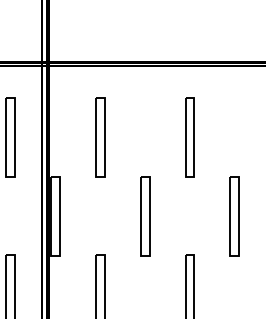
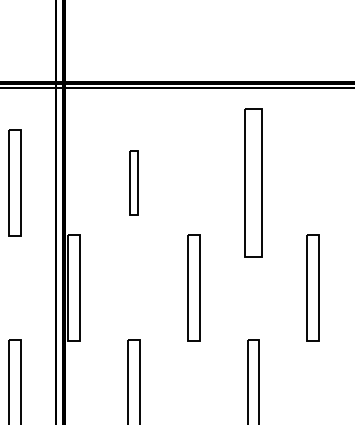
part: (100, 137) -> (133, 182), size x0.6
part: (190, 137) -> (253, 182), size x1.4

